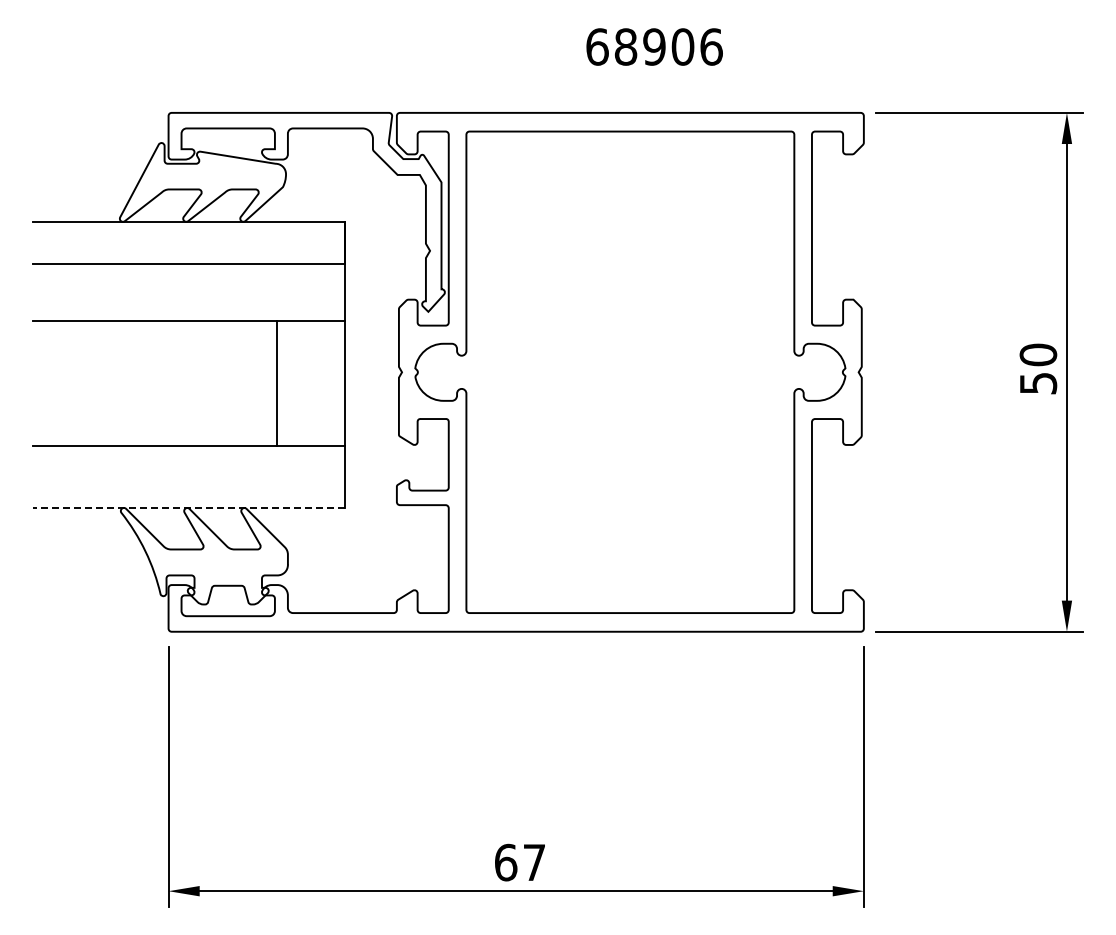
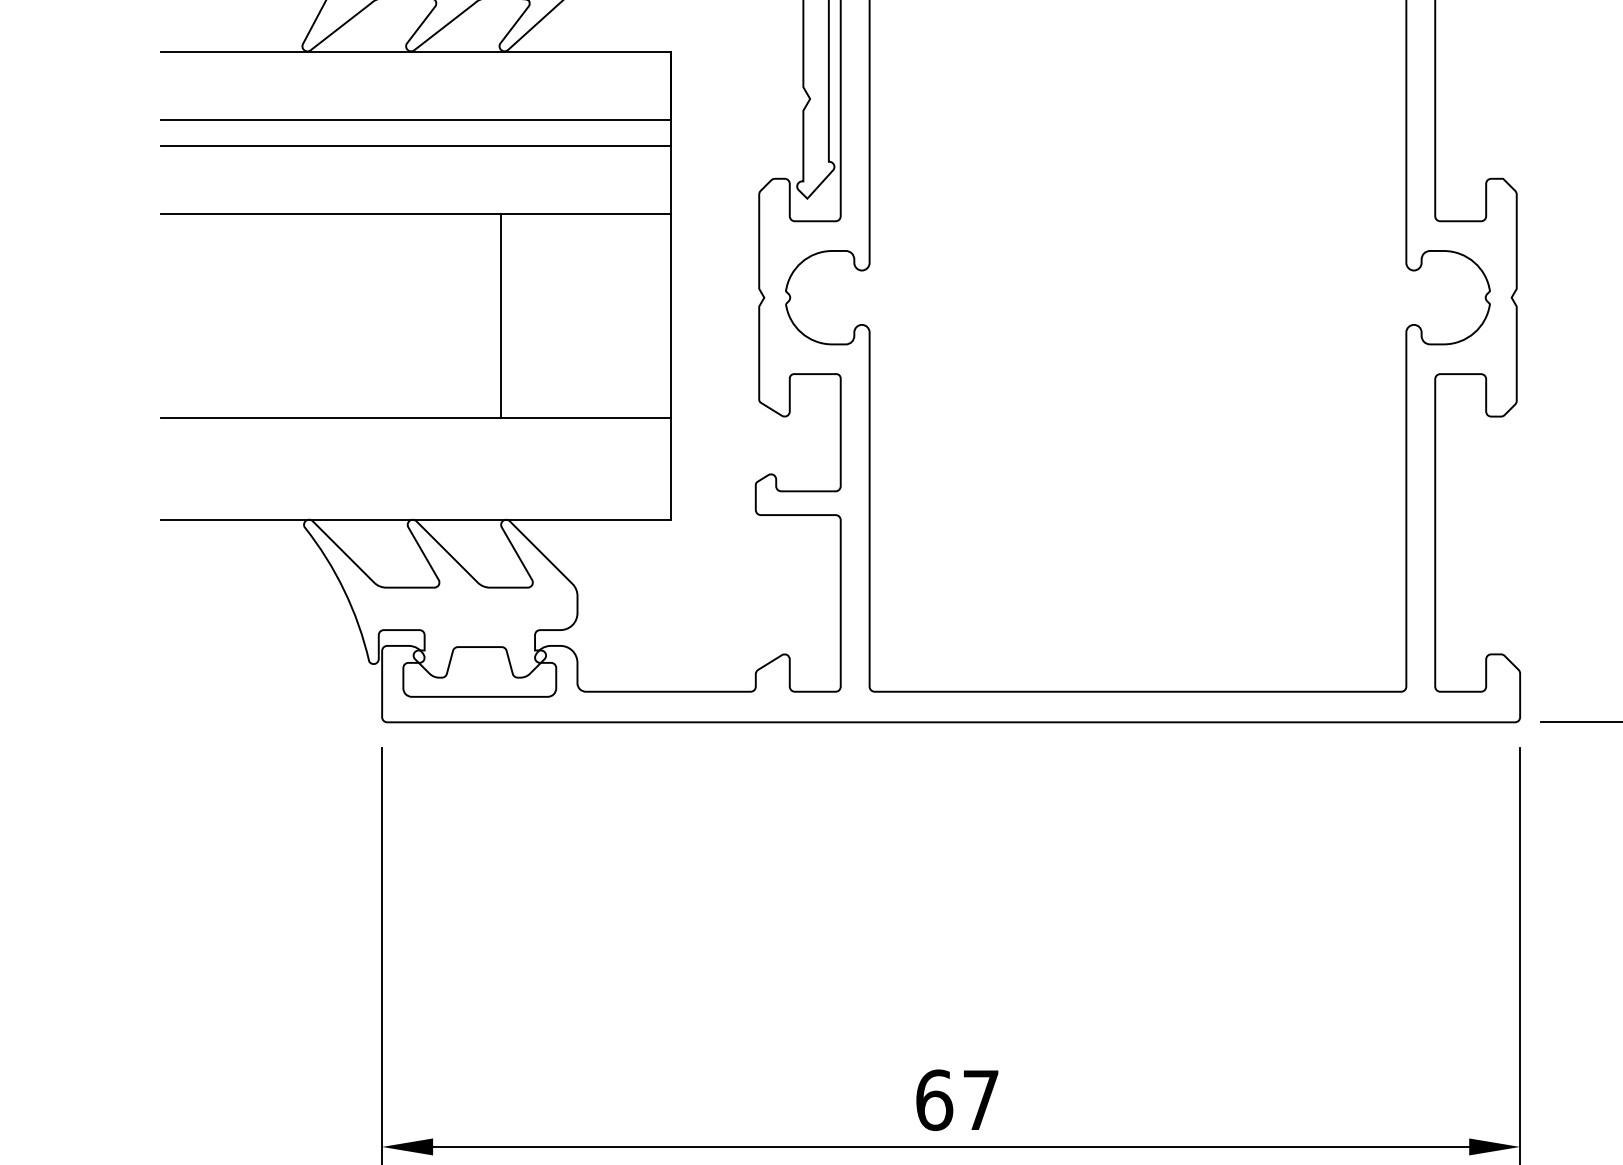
line: (188, 279) -> (414, 145), added
line: (277, 383) -> (501, 315), moved
line: (189, 507) -> (416, 518), dashed -> solid

